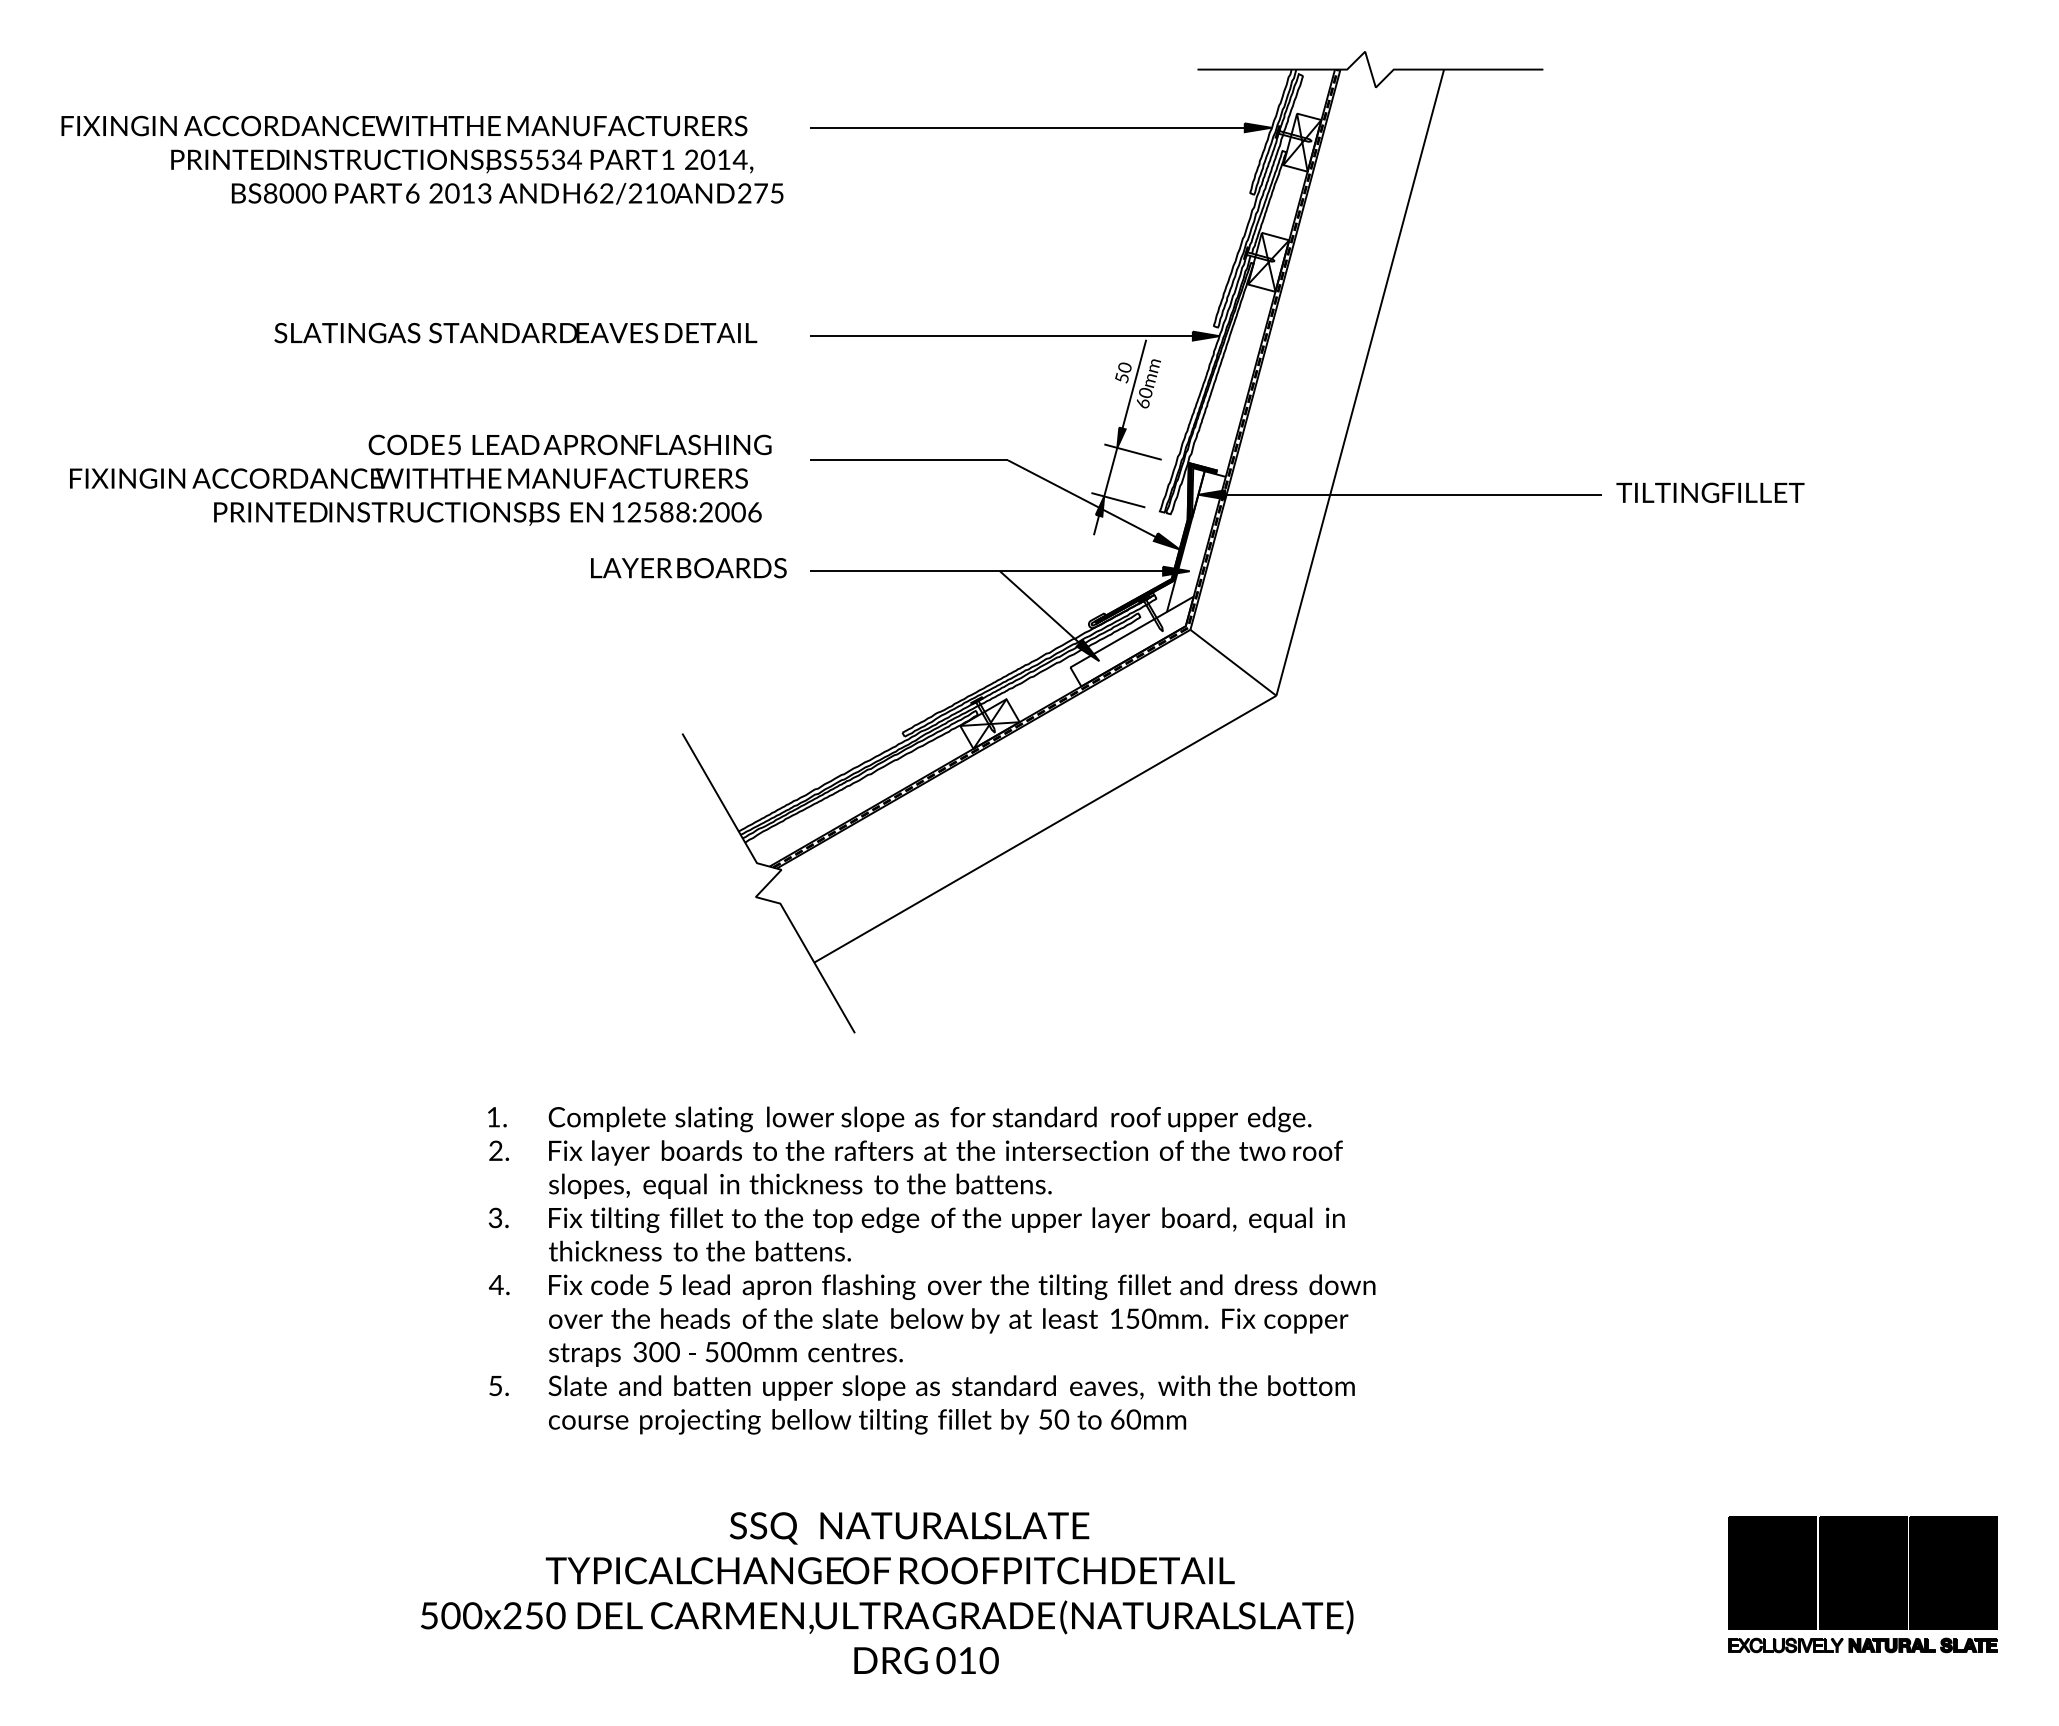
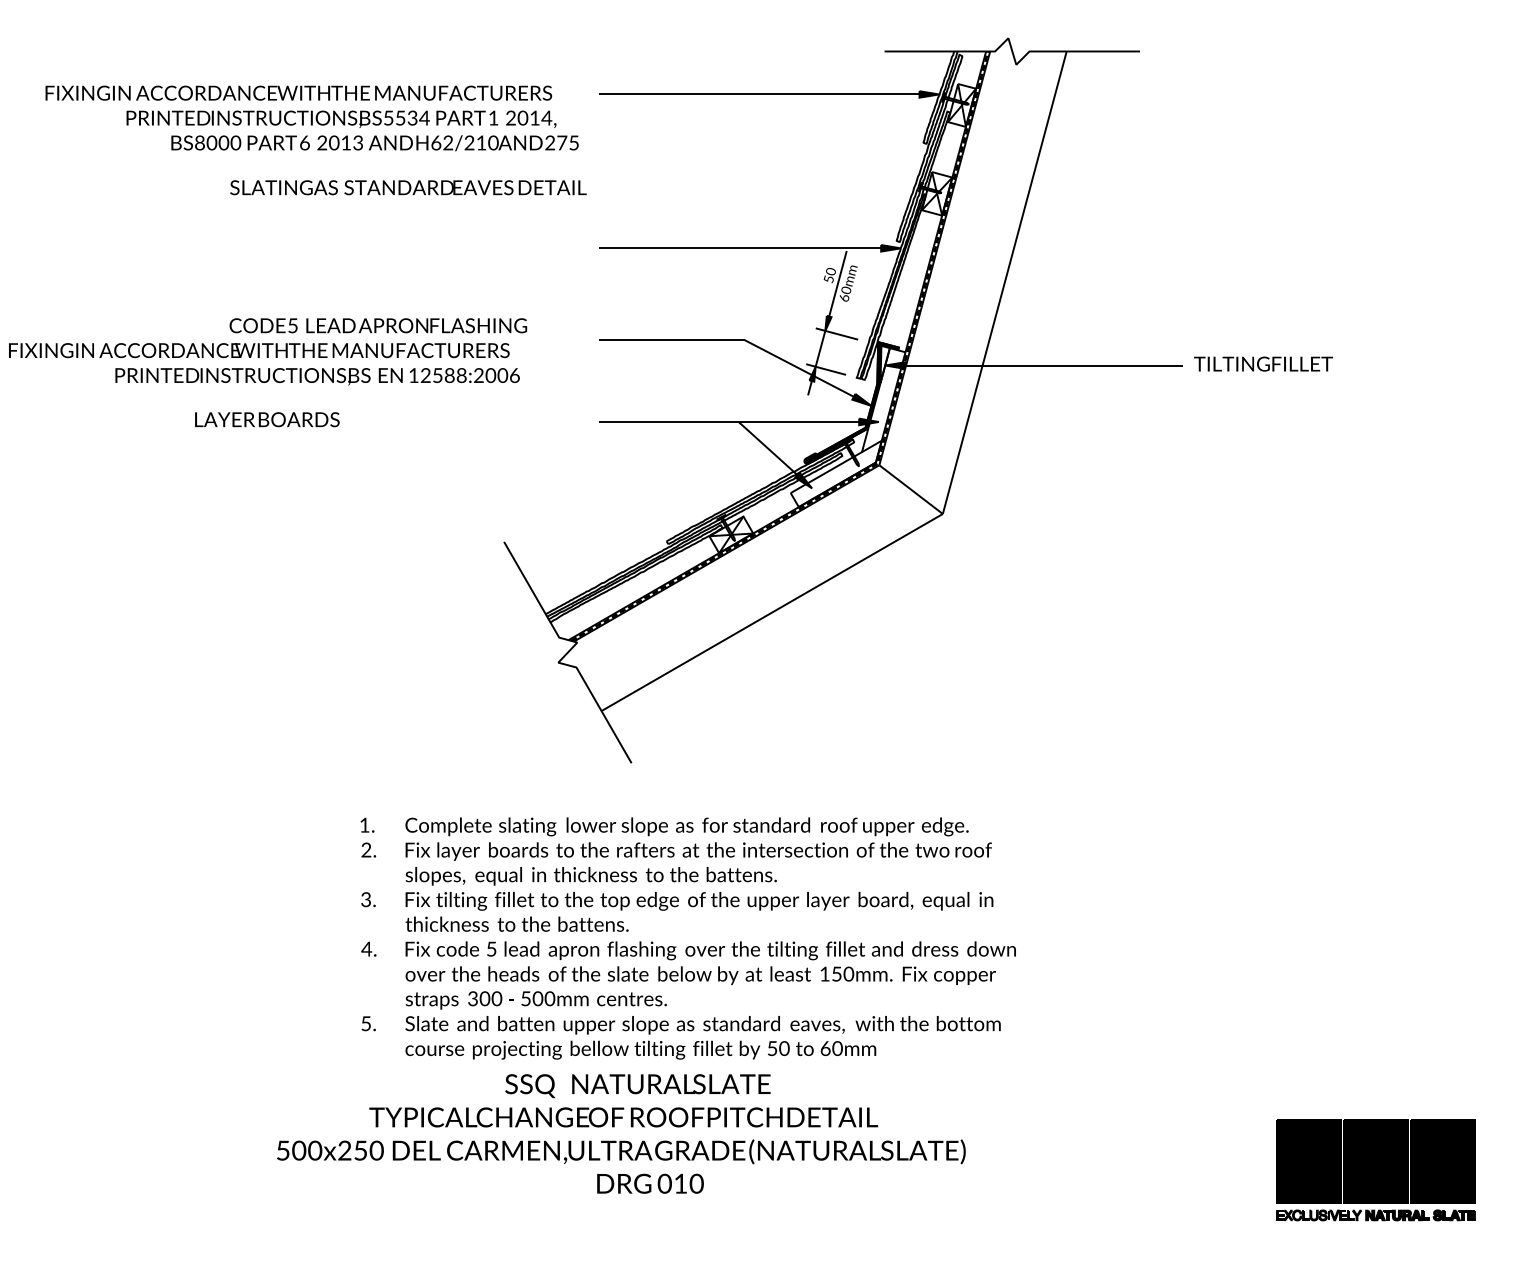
text: (515, 332) -> (408, 187), moved
text: (420, 479) -> (267, 351), moved
text: (688, 568) -> (267, 419), moved
text: (887, 1593) -> (621, 1134), moved

